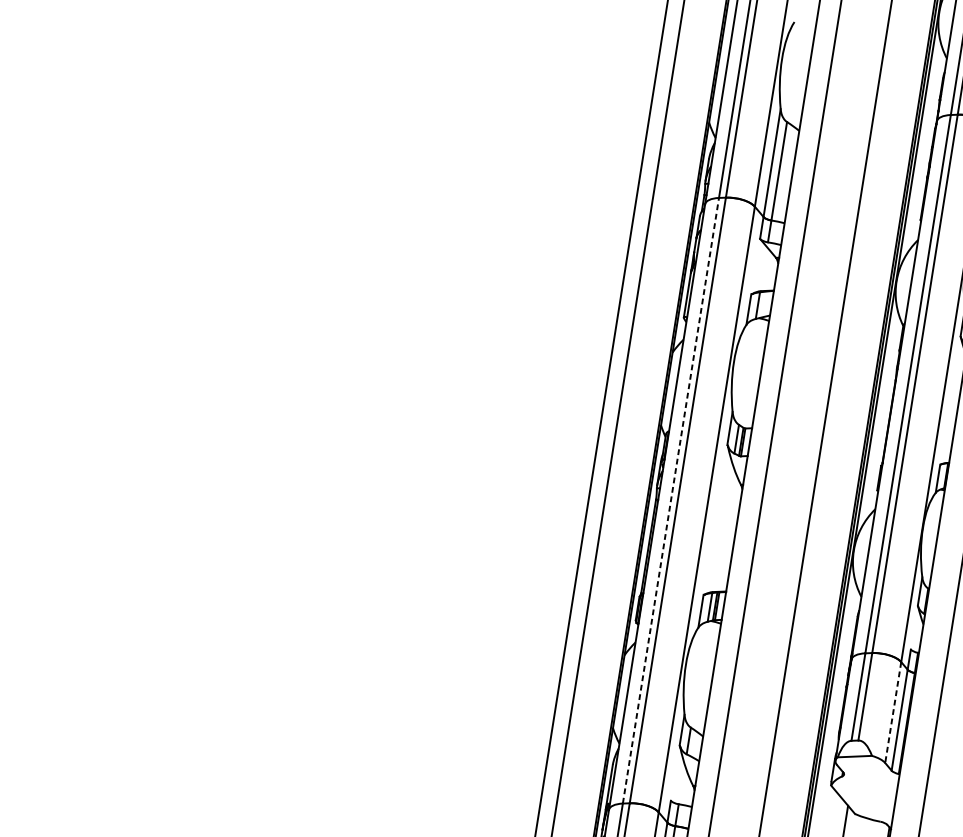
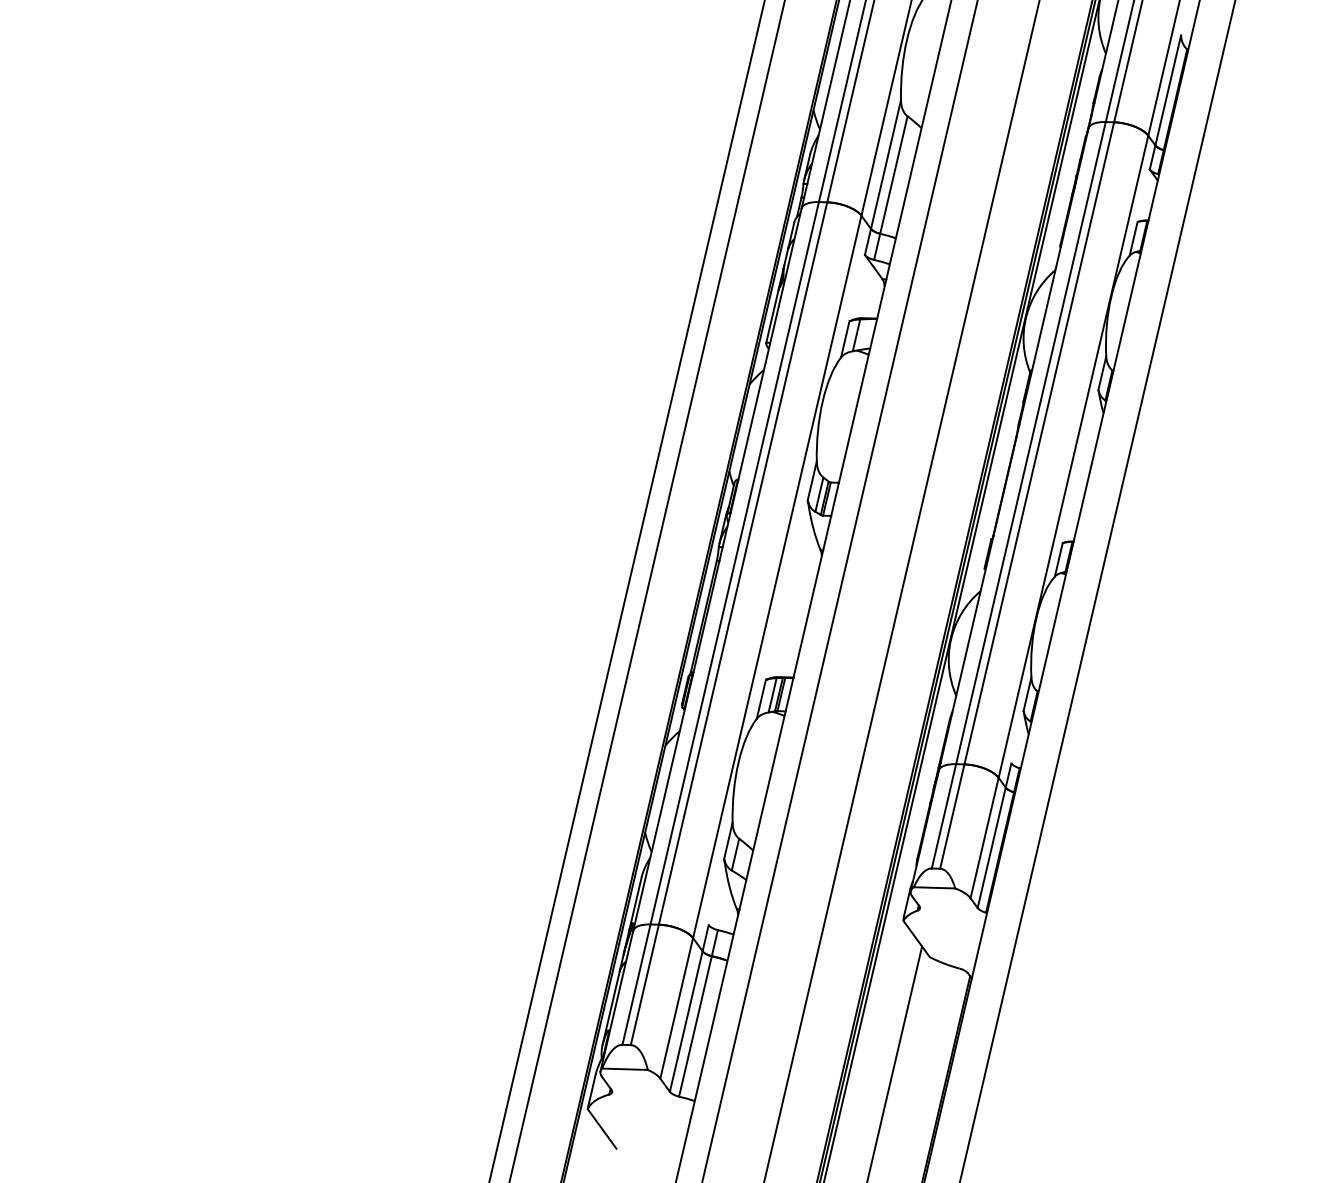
line: (670, 500) -> (734, 563), dashed -> solid
line: (893, 712) -> (984, 838), dashed -> solid

